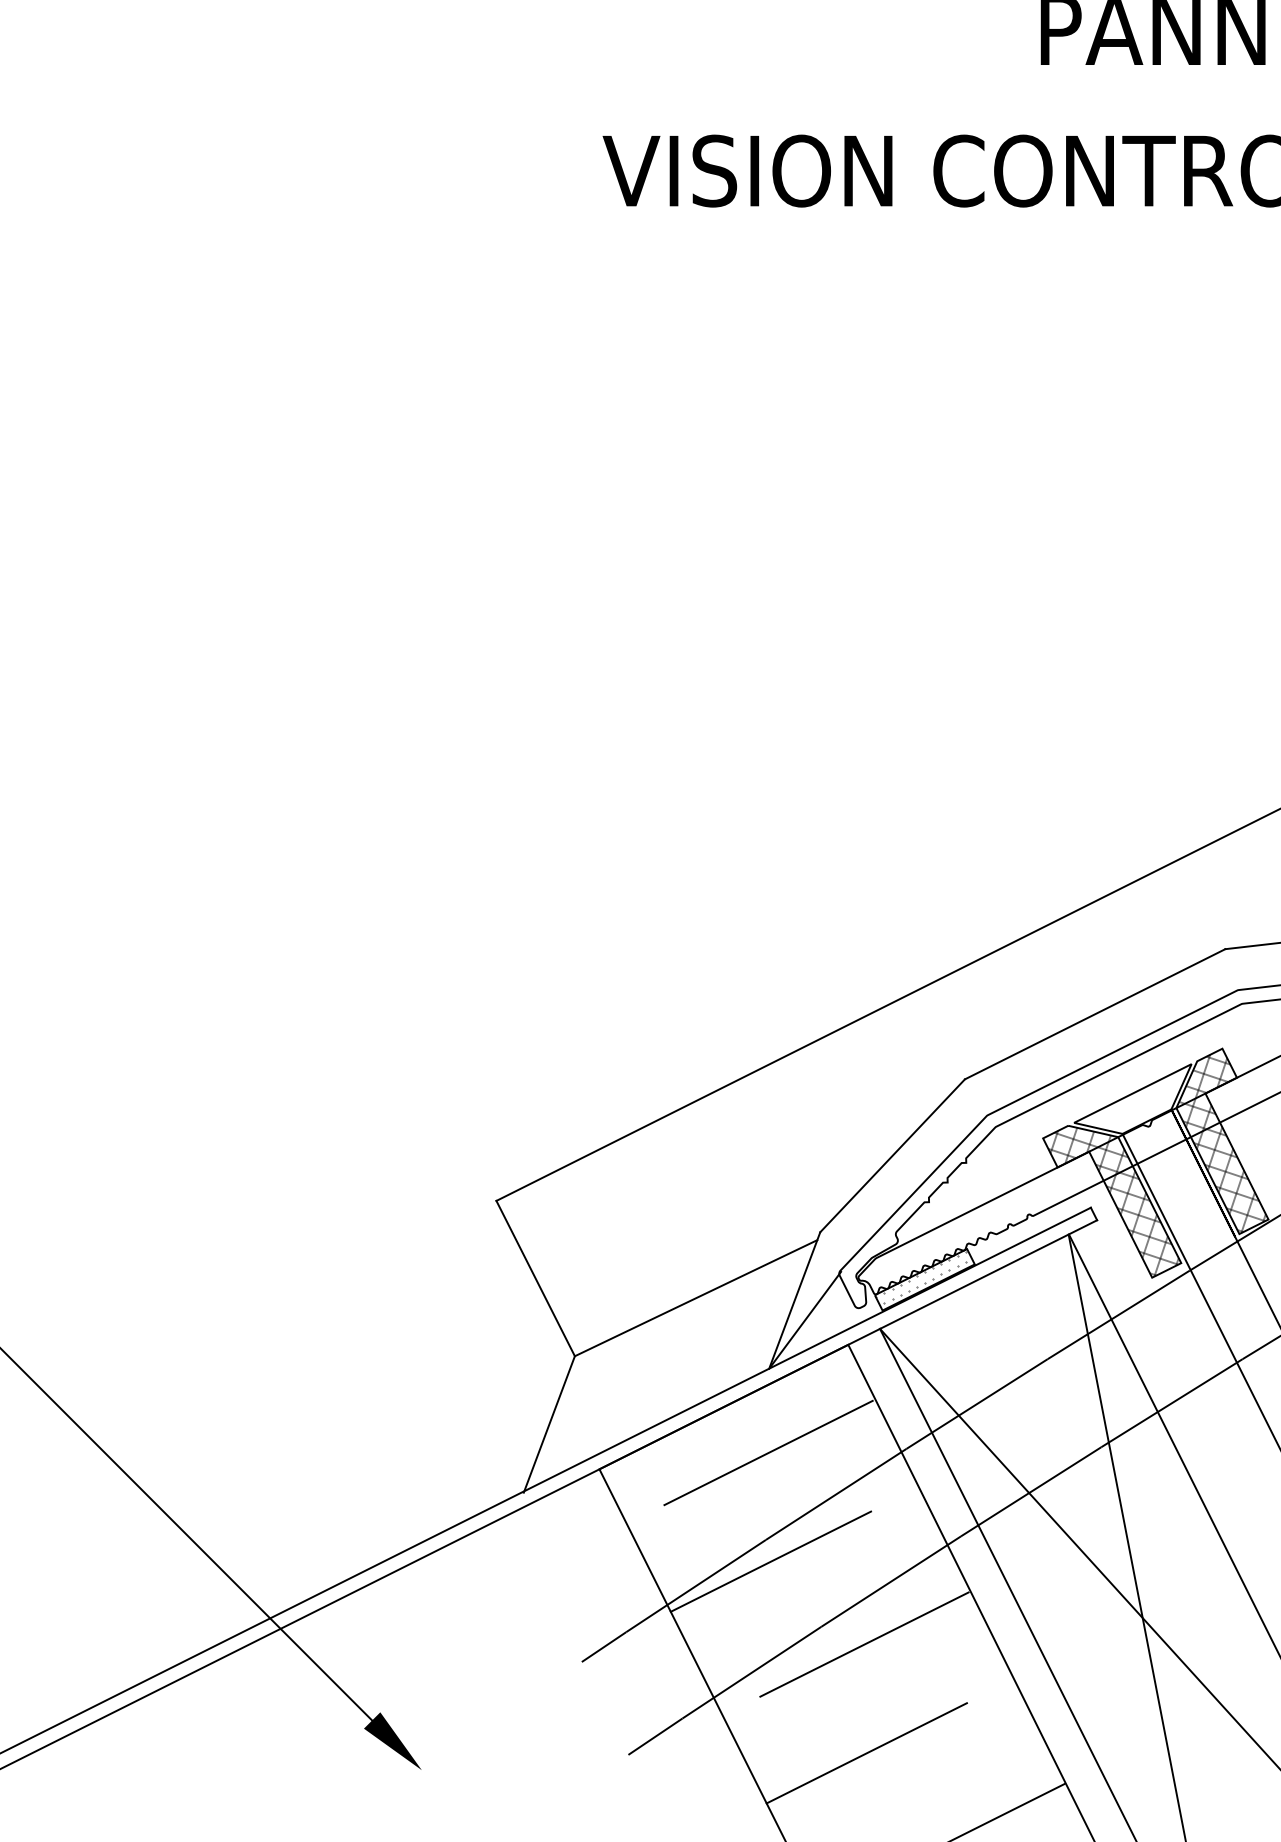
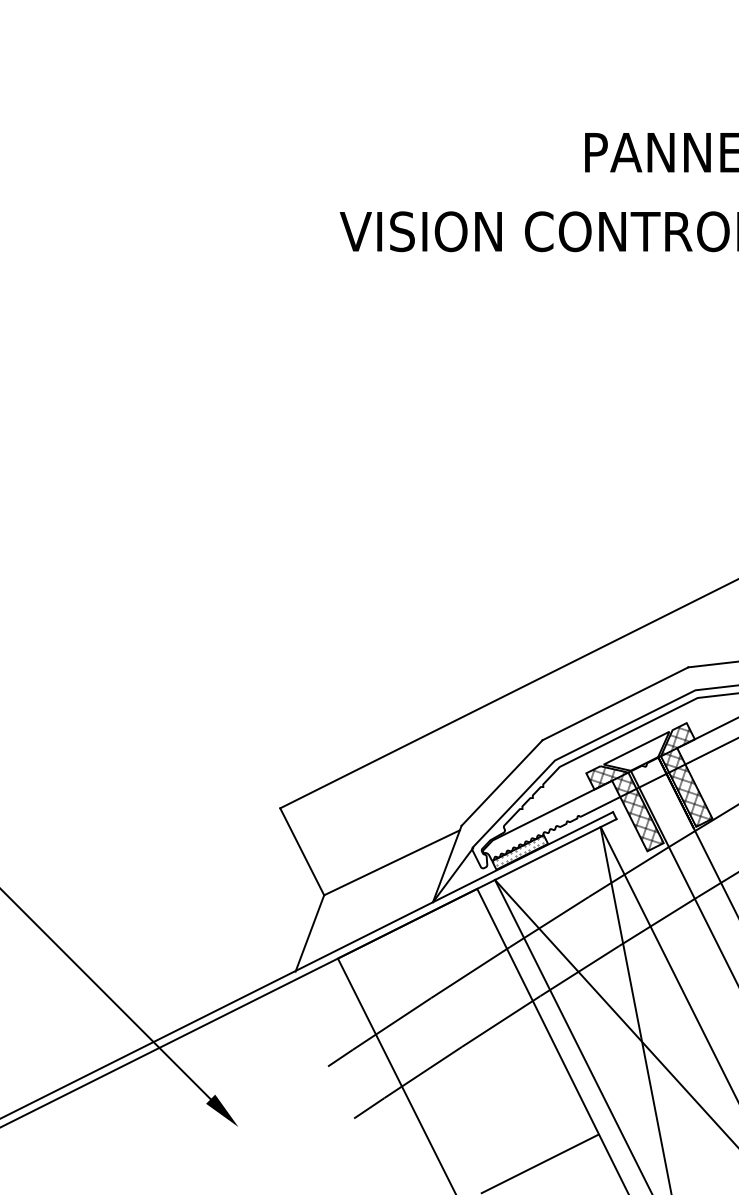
line: (768, 1453) -> (432, 949), removed
line: (770, 1562) -> (433, 1010), removed
line: (864, 1644) -> (486, 1056), removed
line: (866, 1753) -> (487, 1117), removed

